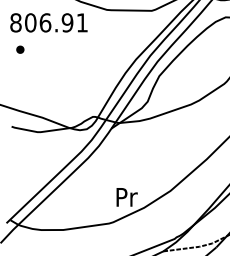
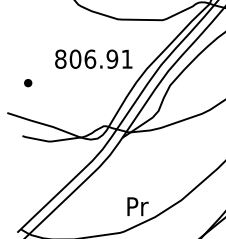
text: (48, 22) -> (93, 58), moved
part: (20, 49) -> (28, 82), moved

